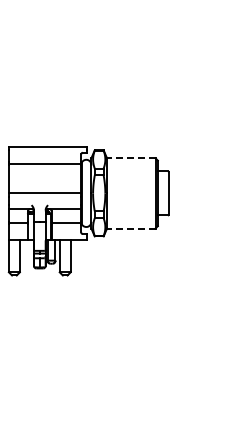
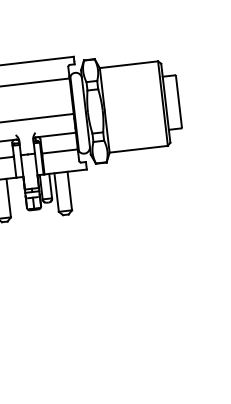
line: (130, 158) -> (128, 65), dashed -> solid
line: (130, 228) -> (137, 149), dashed -> solid

